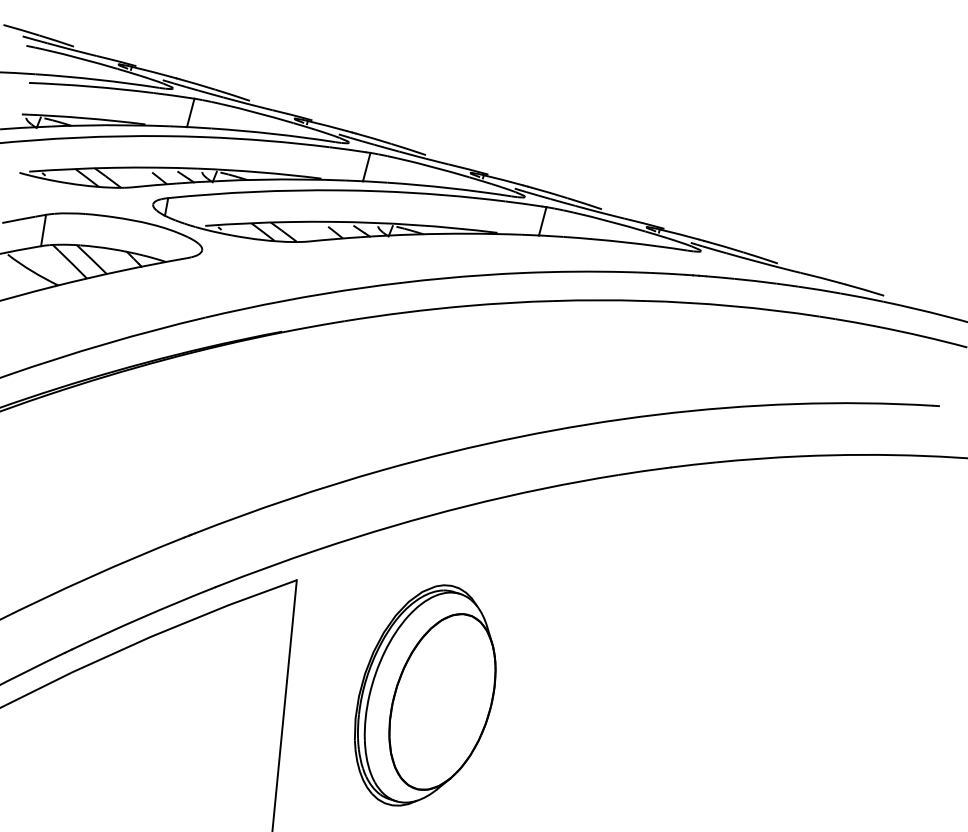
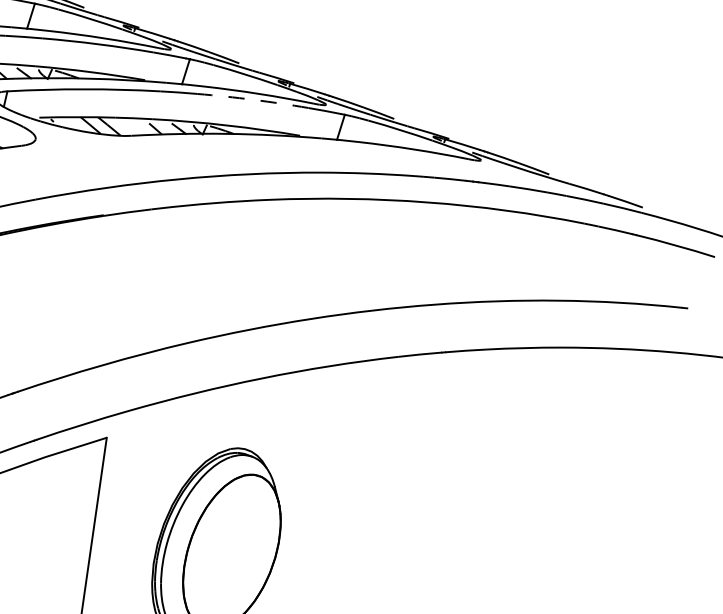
arc: (443, 195) -> (253, 100), solid -> dashed

